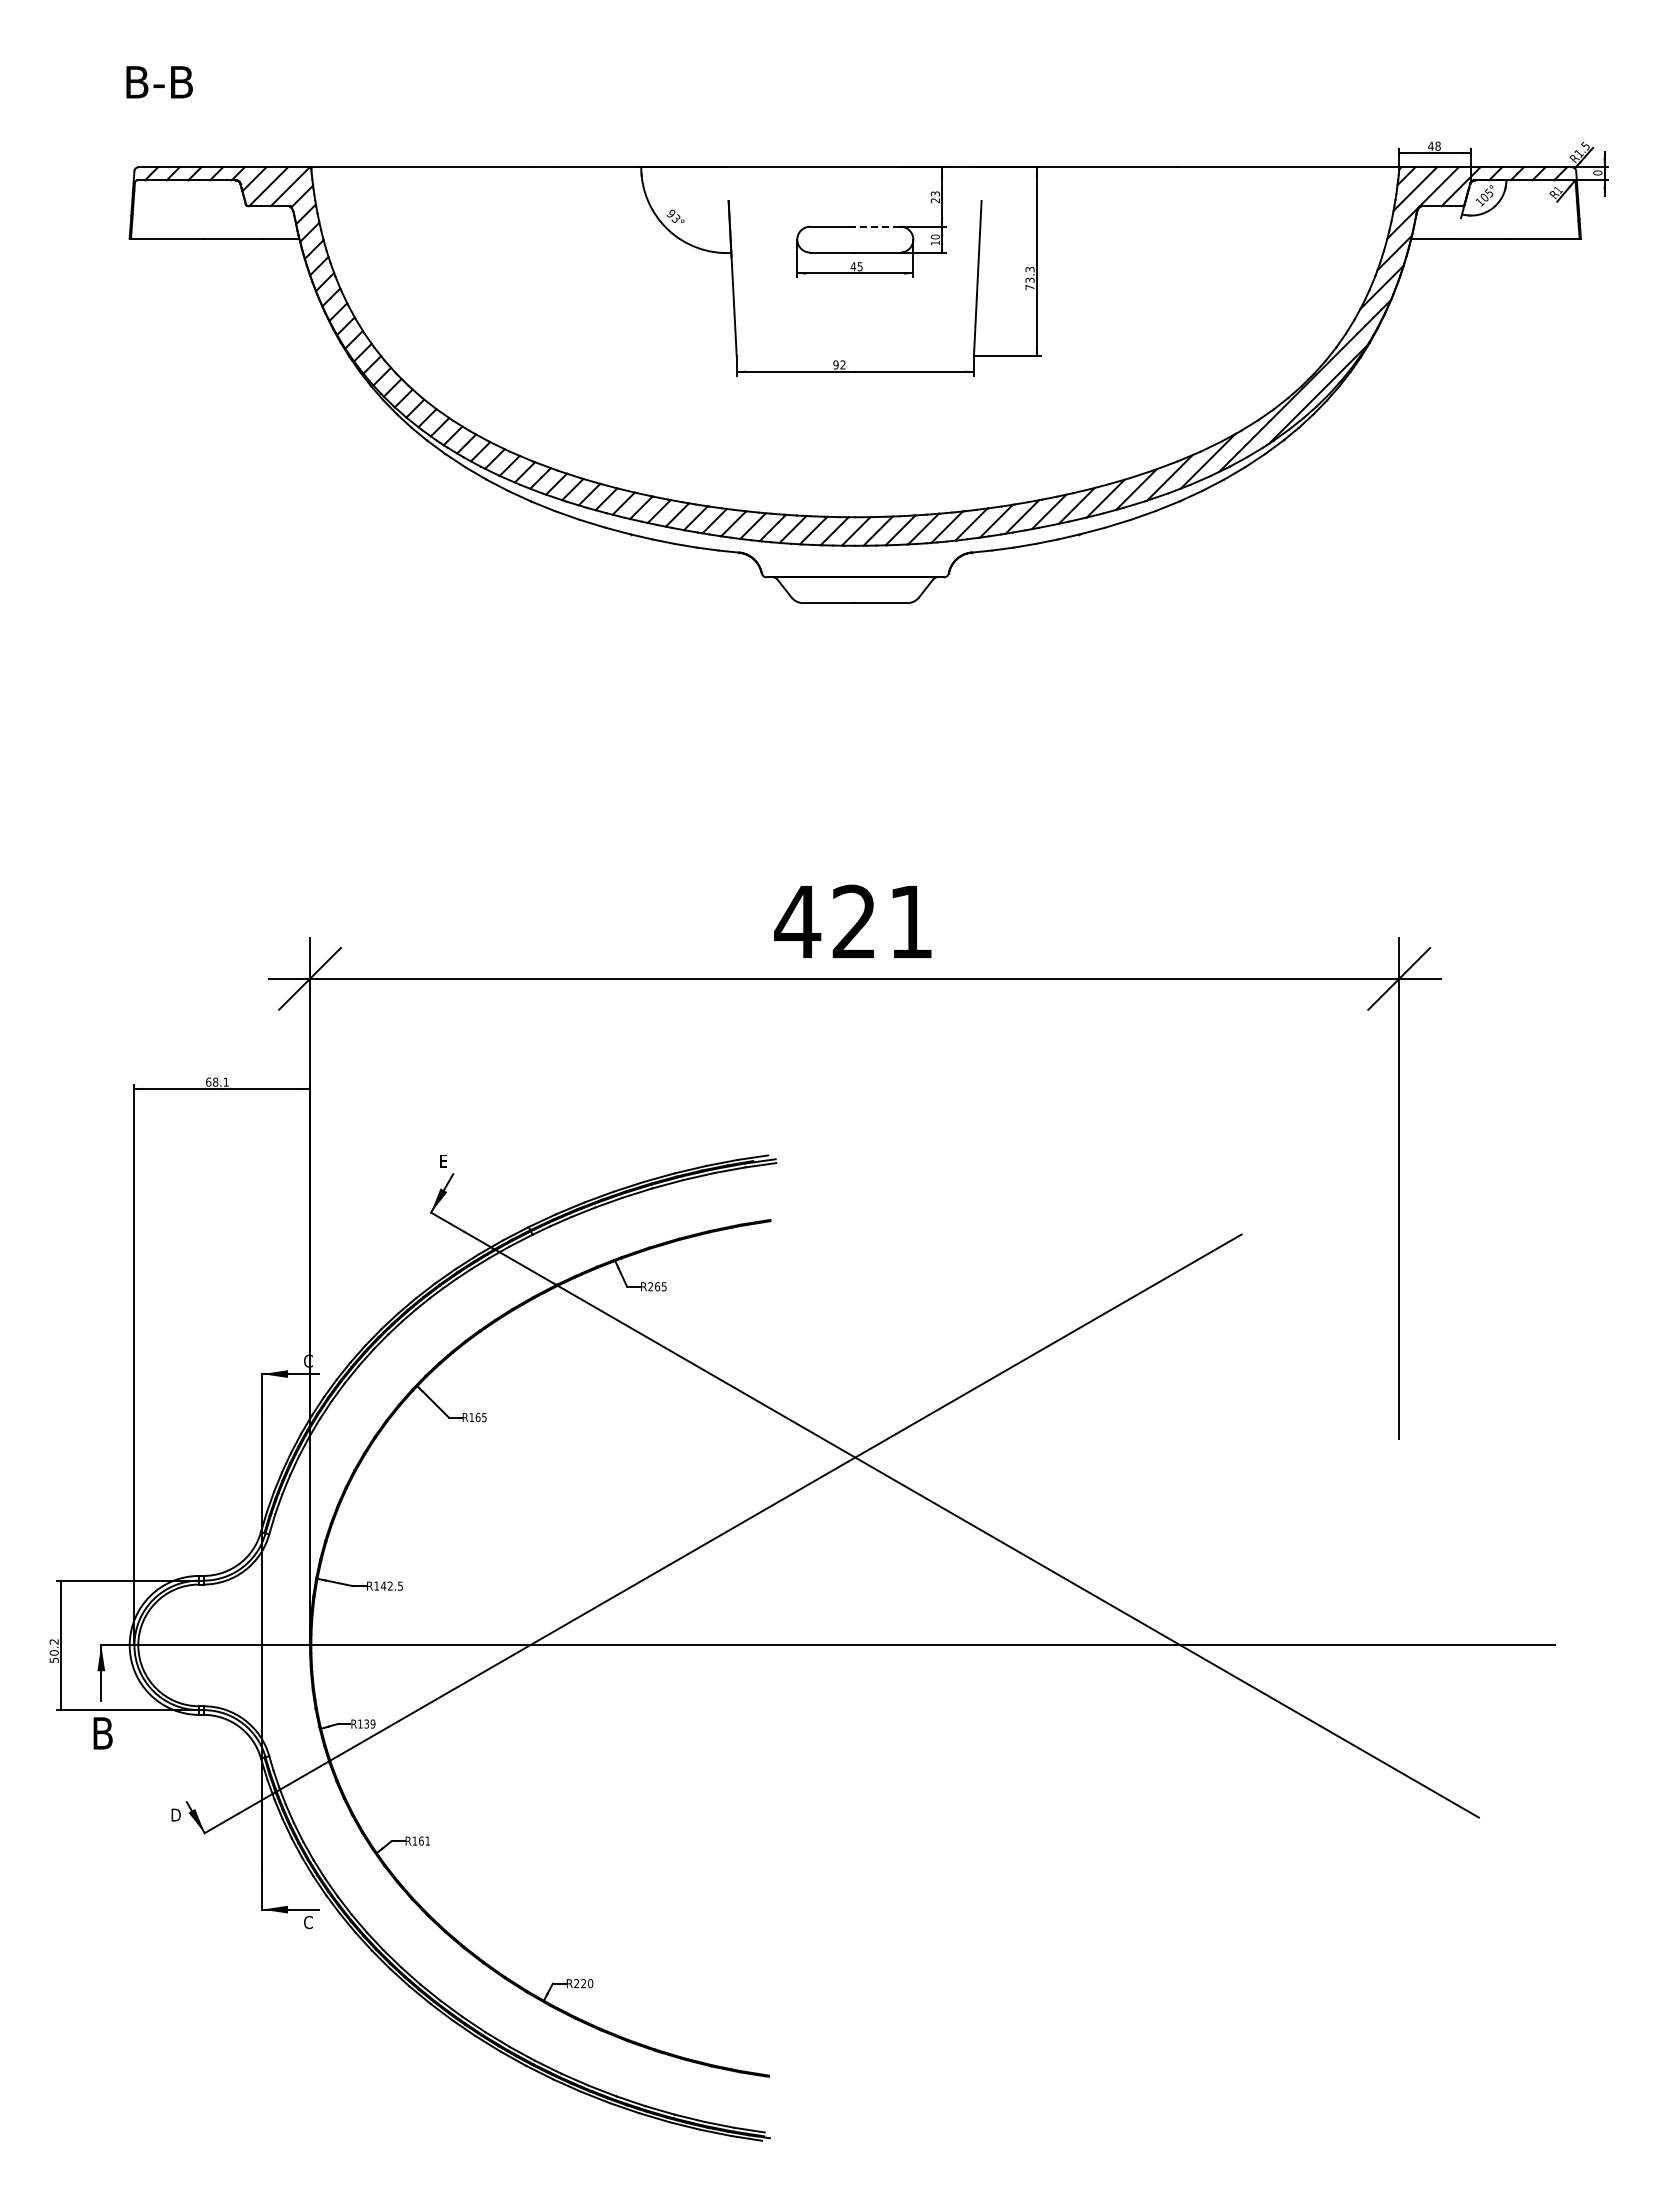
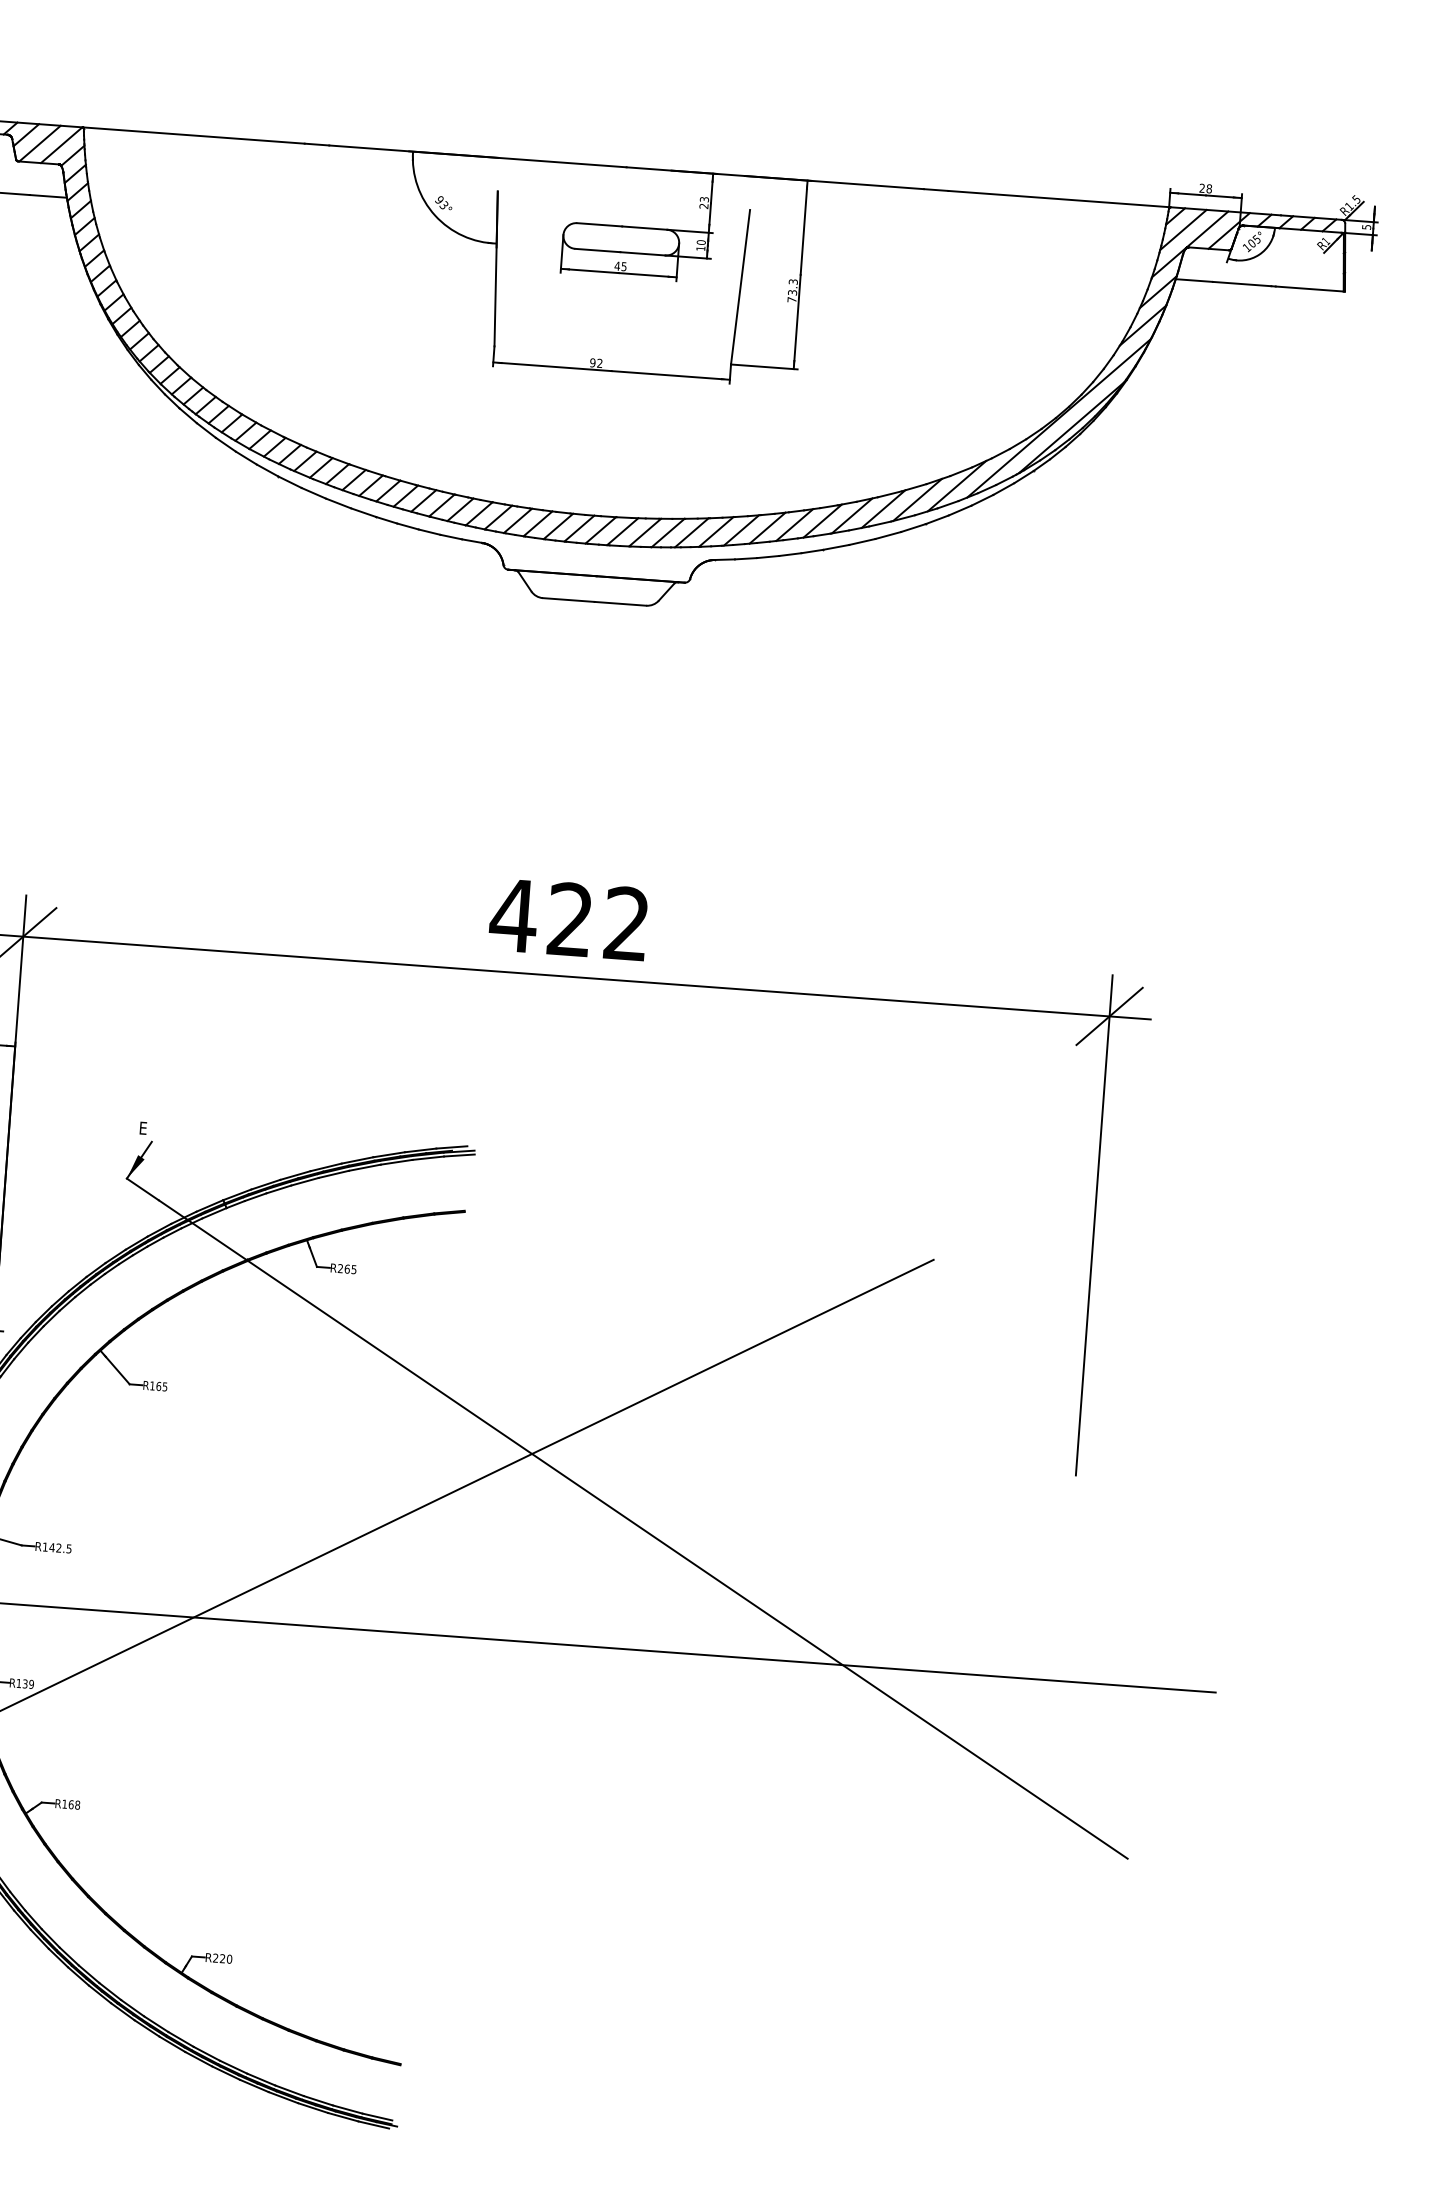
text: (1430, 145) -> (1201, 187), 48 -> 28
text: (1597, 172) -> (1366, 226), 0 -> 5
line: (877, 226) -> (644, 227), dashed -> solid
text: (910, 921) -> (626, 923), 421 -> 422
text: (427, 1840) -> (77, 1804), R161 -> R168

